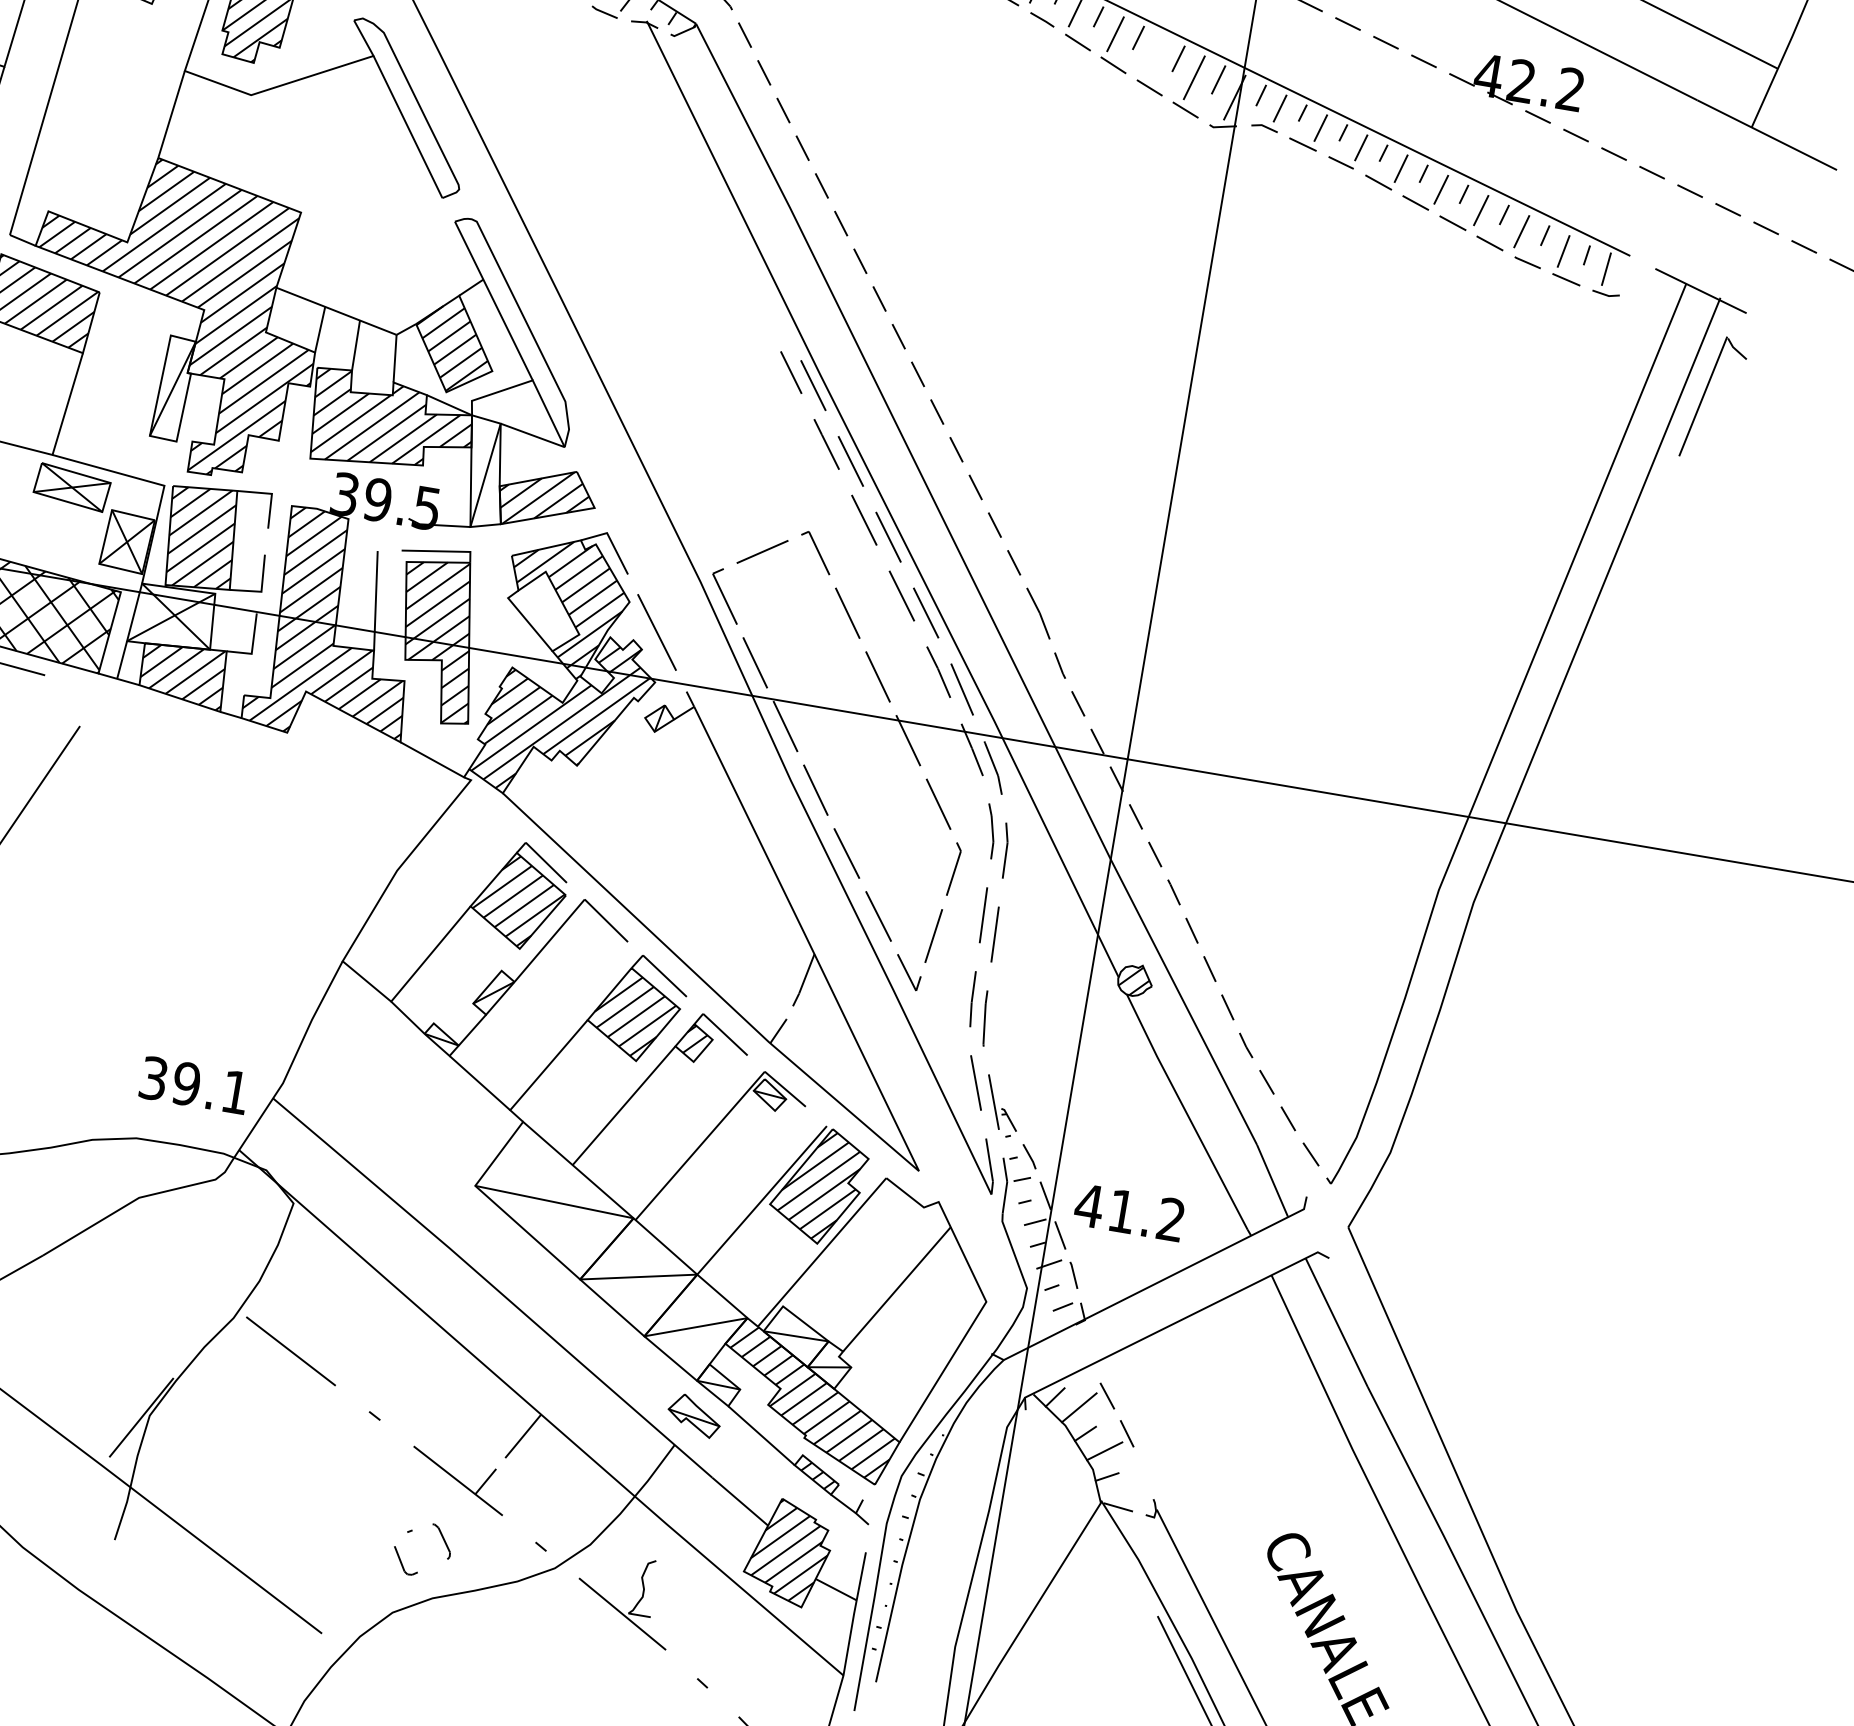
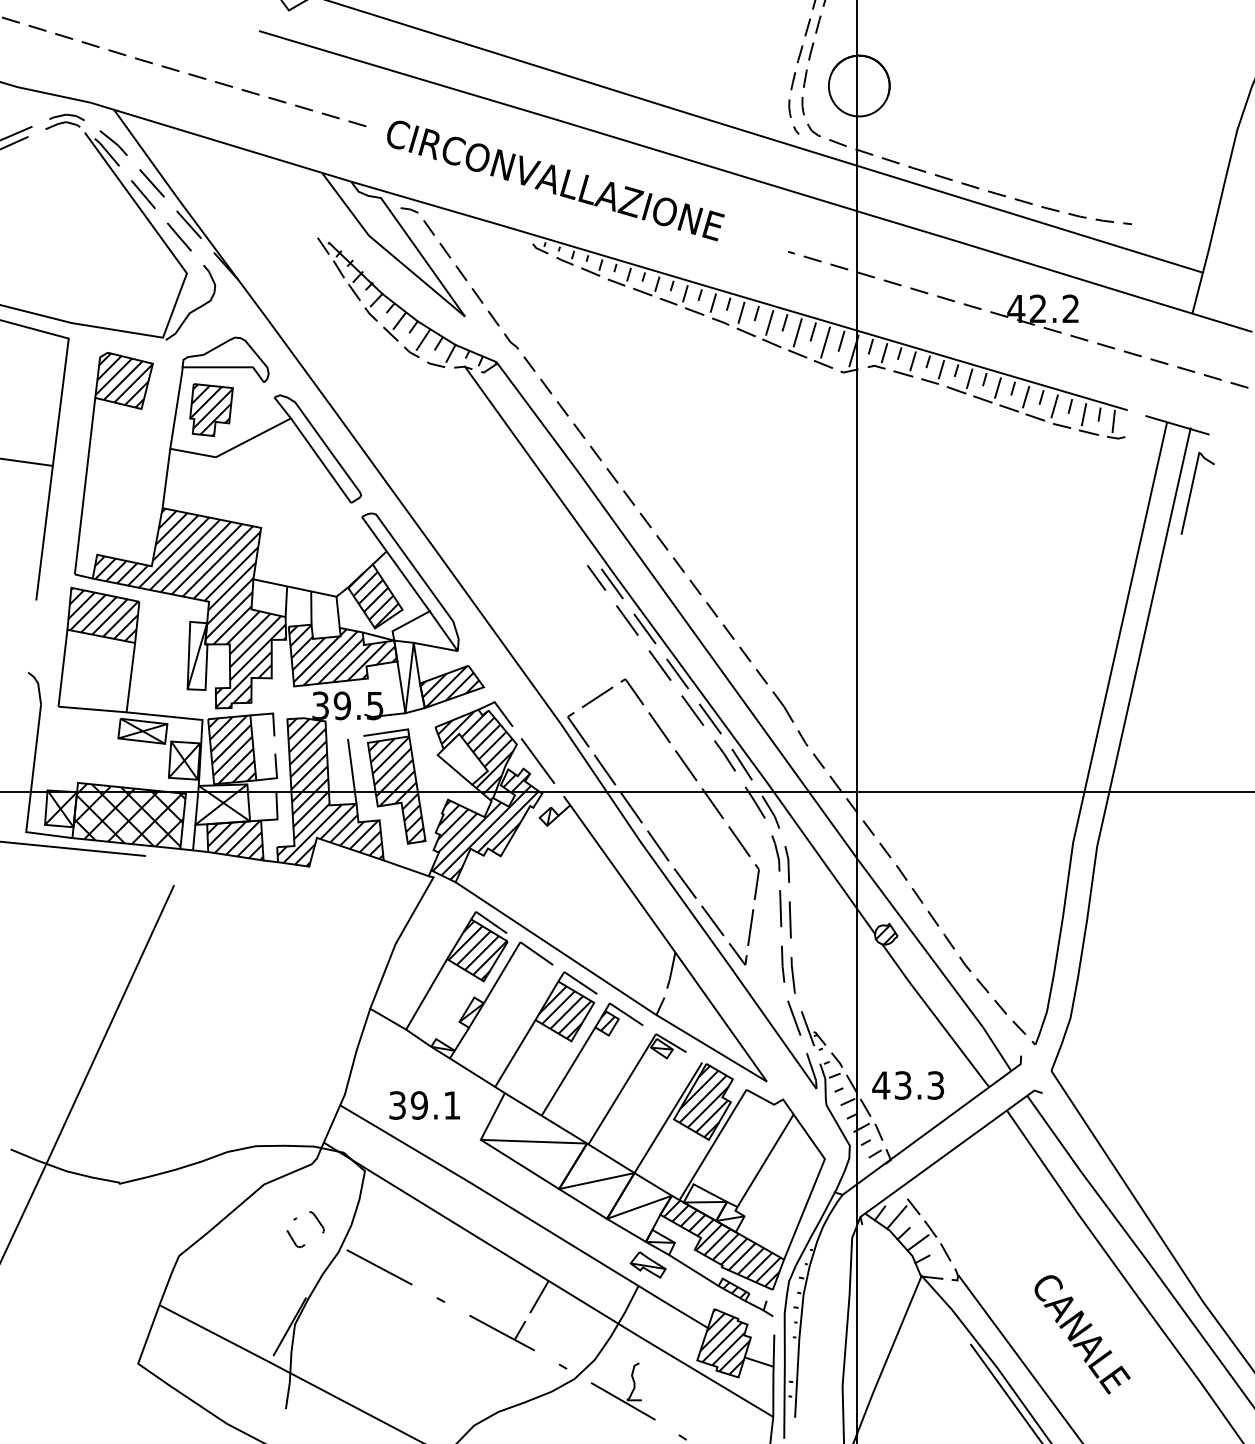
line: (1154, 55) -> (797, 332), added
text: (194, 1085) -> (424, 1105), moved
text: (1146, 1215) -> (919, 1085), 41.2 -> 43.3
line: (1143, 1472) -> (945, 1252), added
curve: (411, 1532) -> (296, 1219), moved

